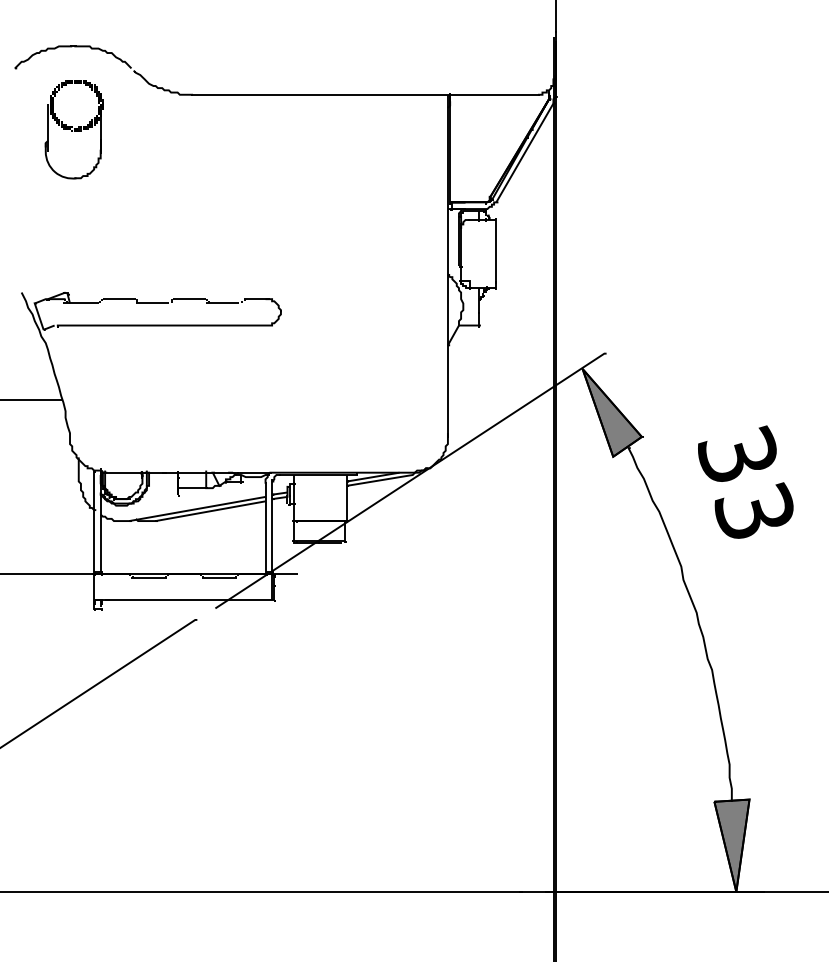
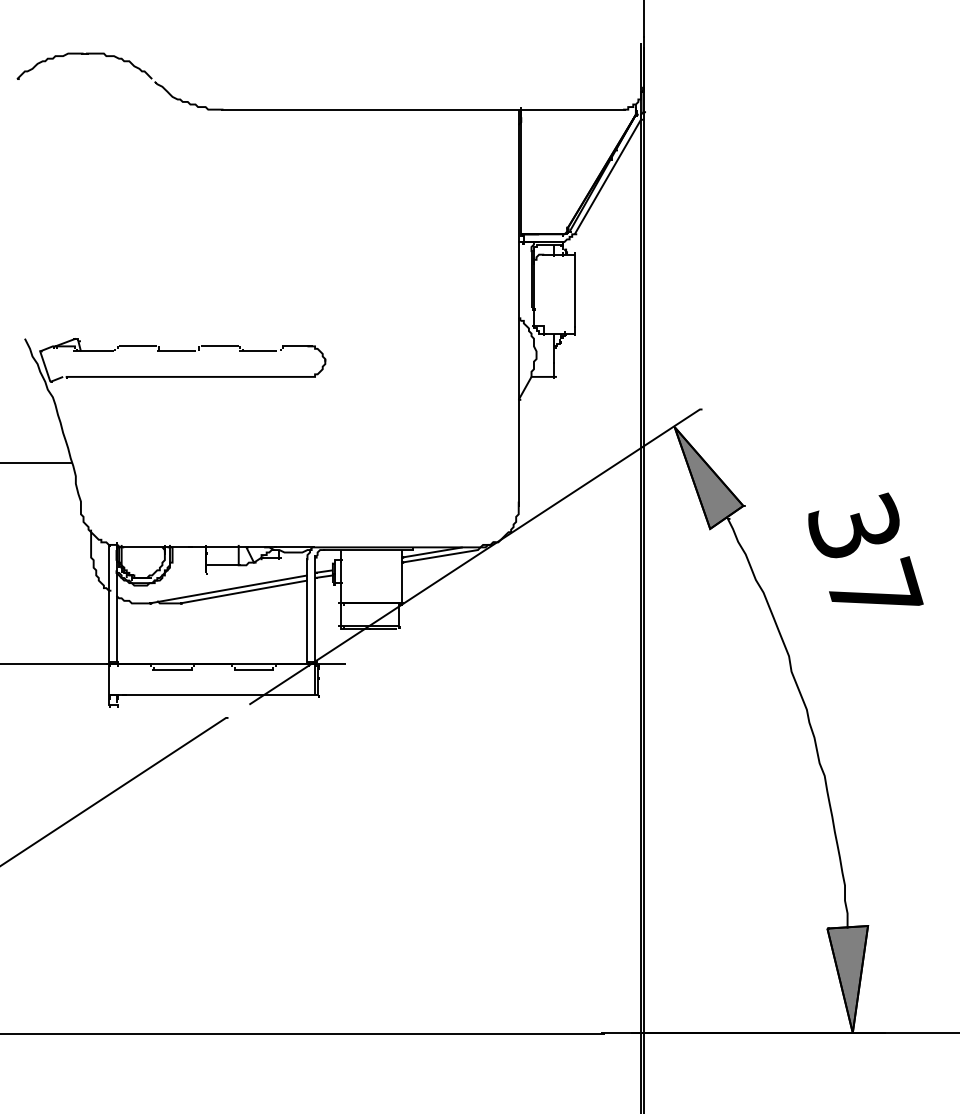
part: (73, 129) -> (85, 149), removed
text: (755, 509) -> (874, 590), 33 -> 37

